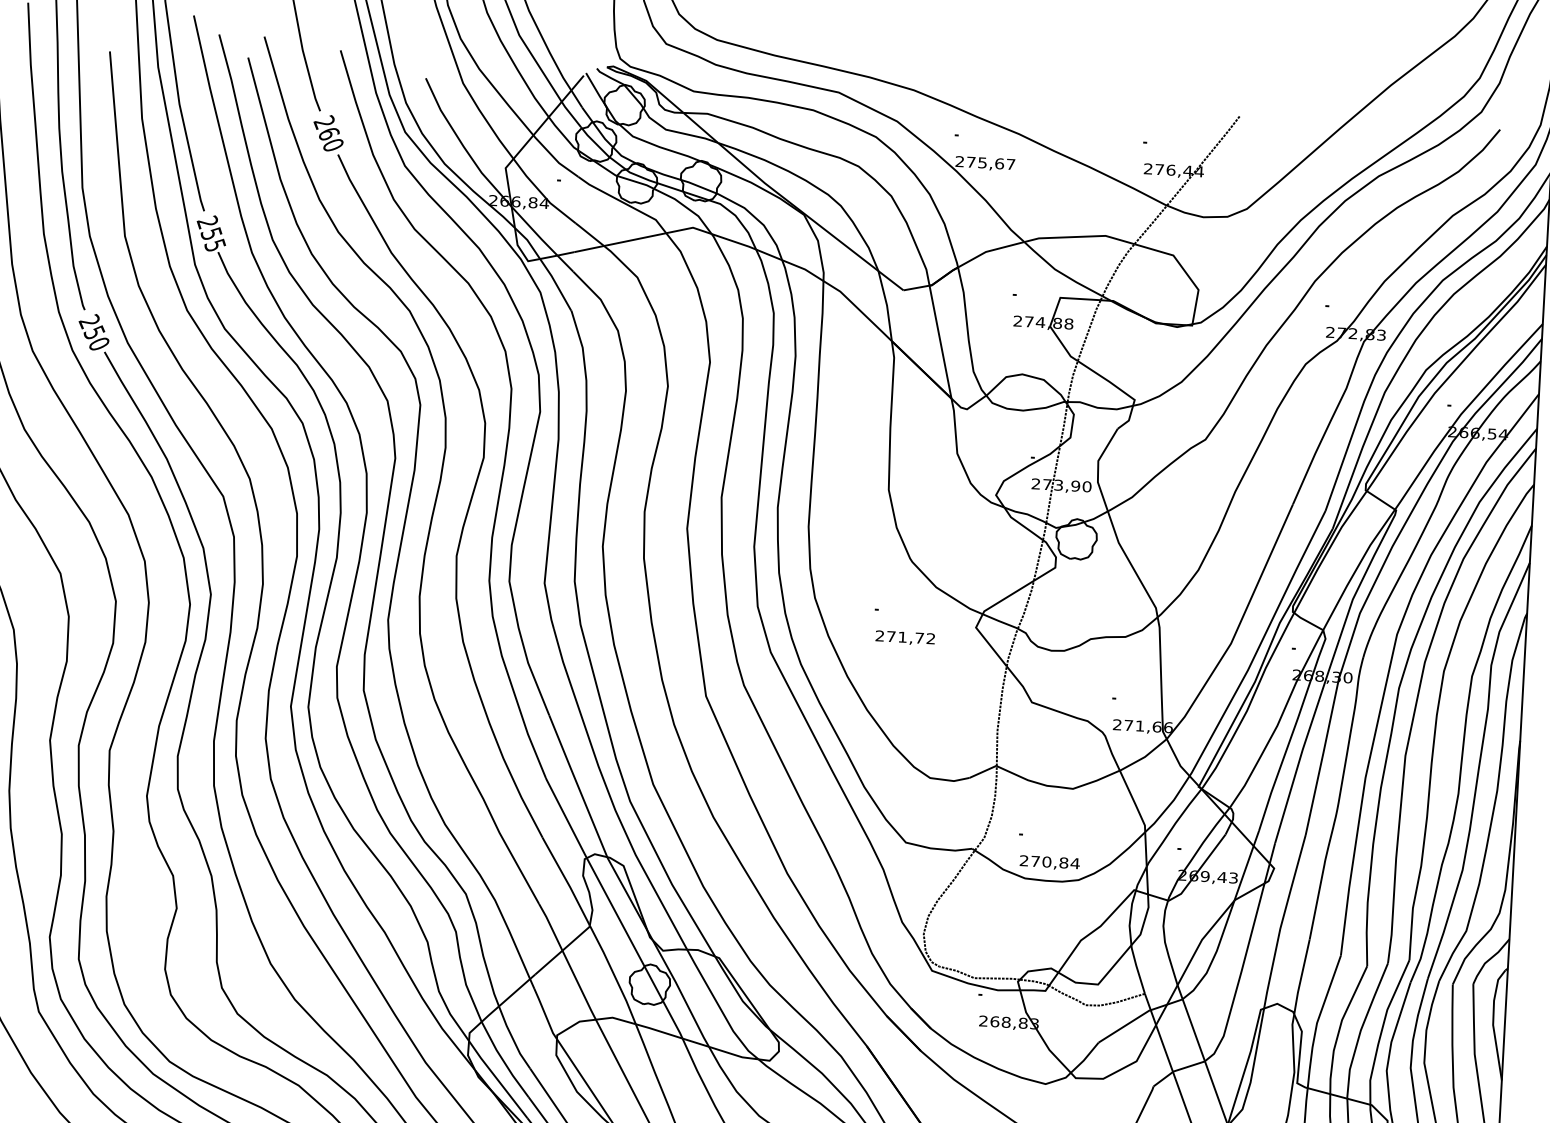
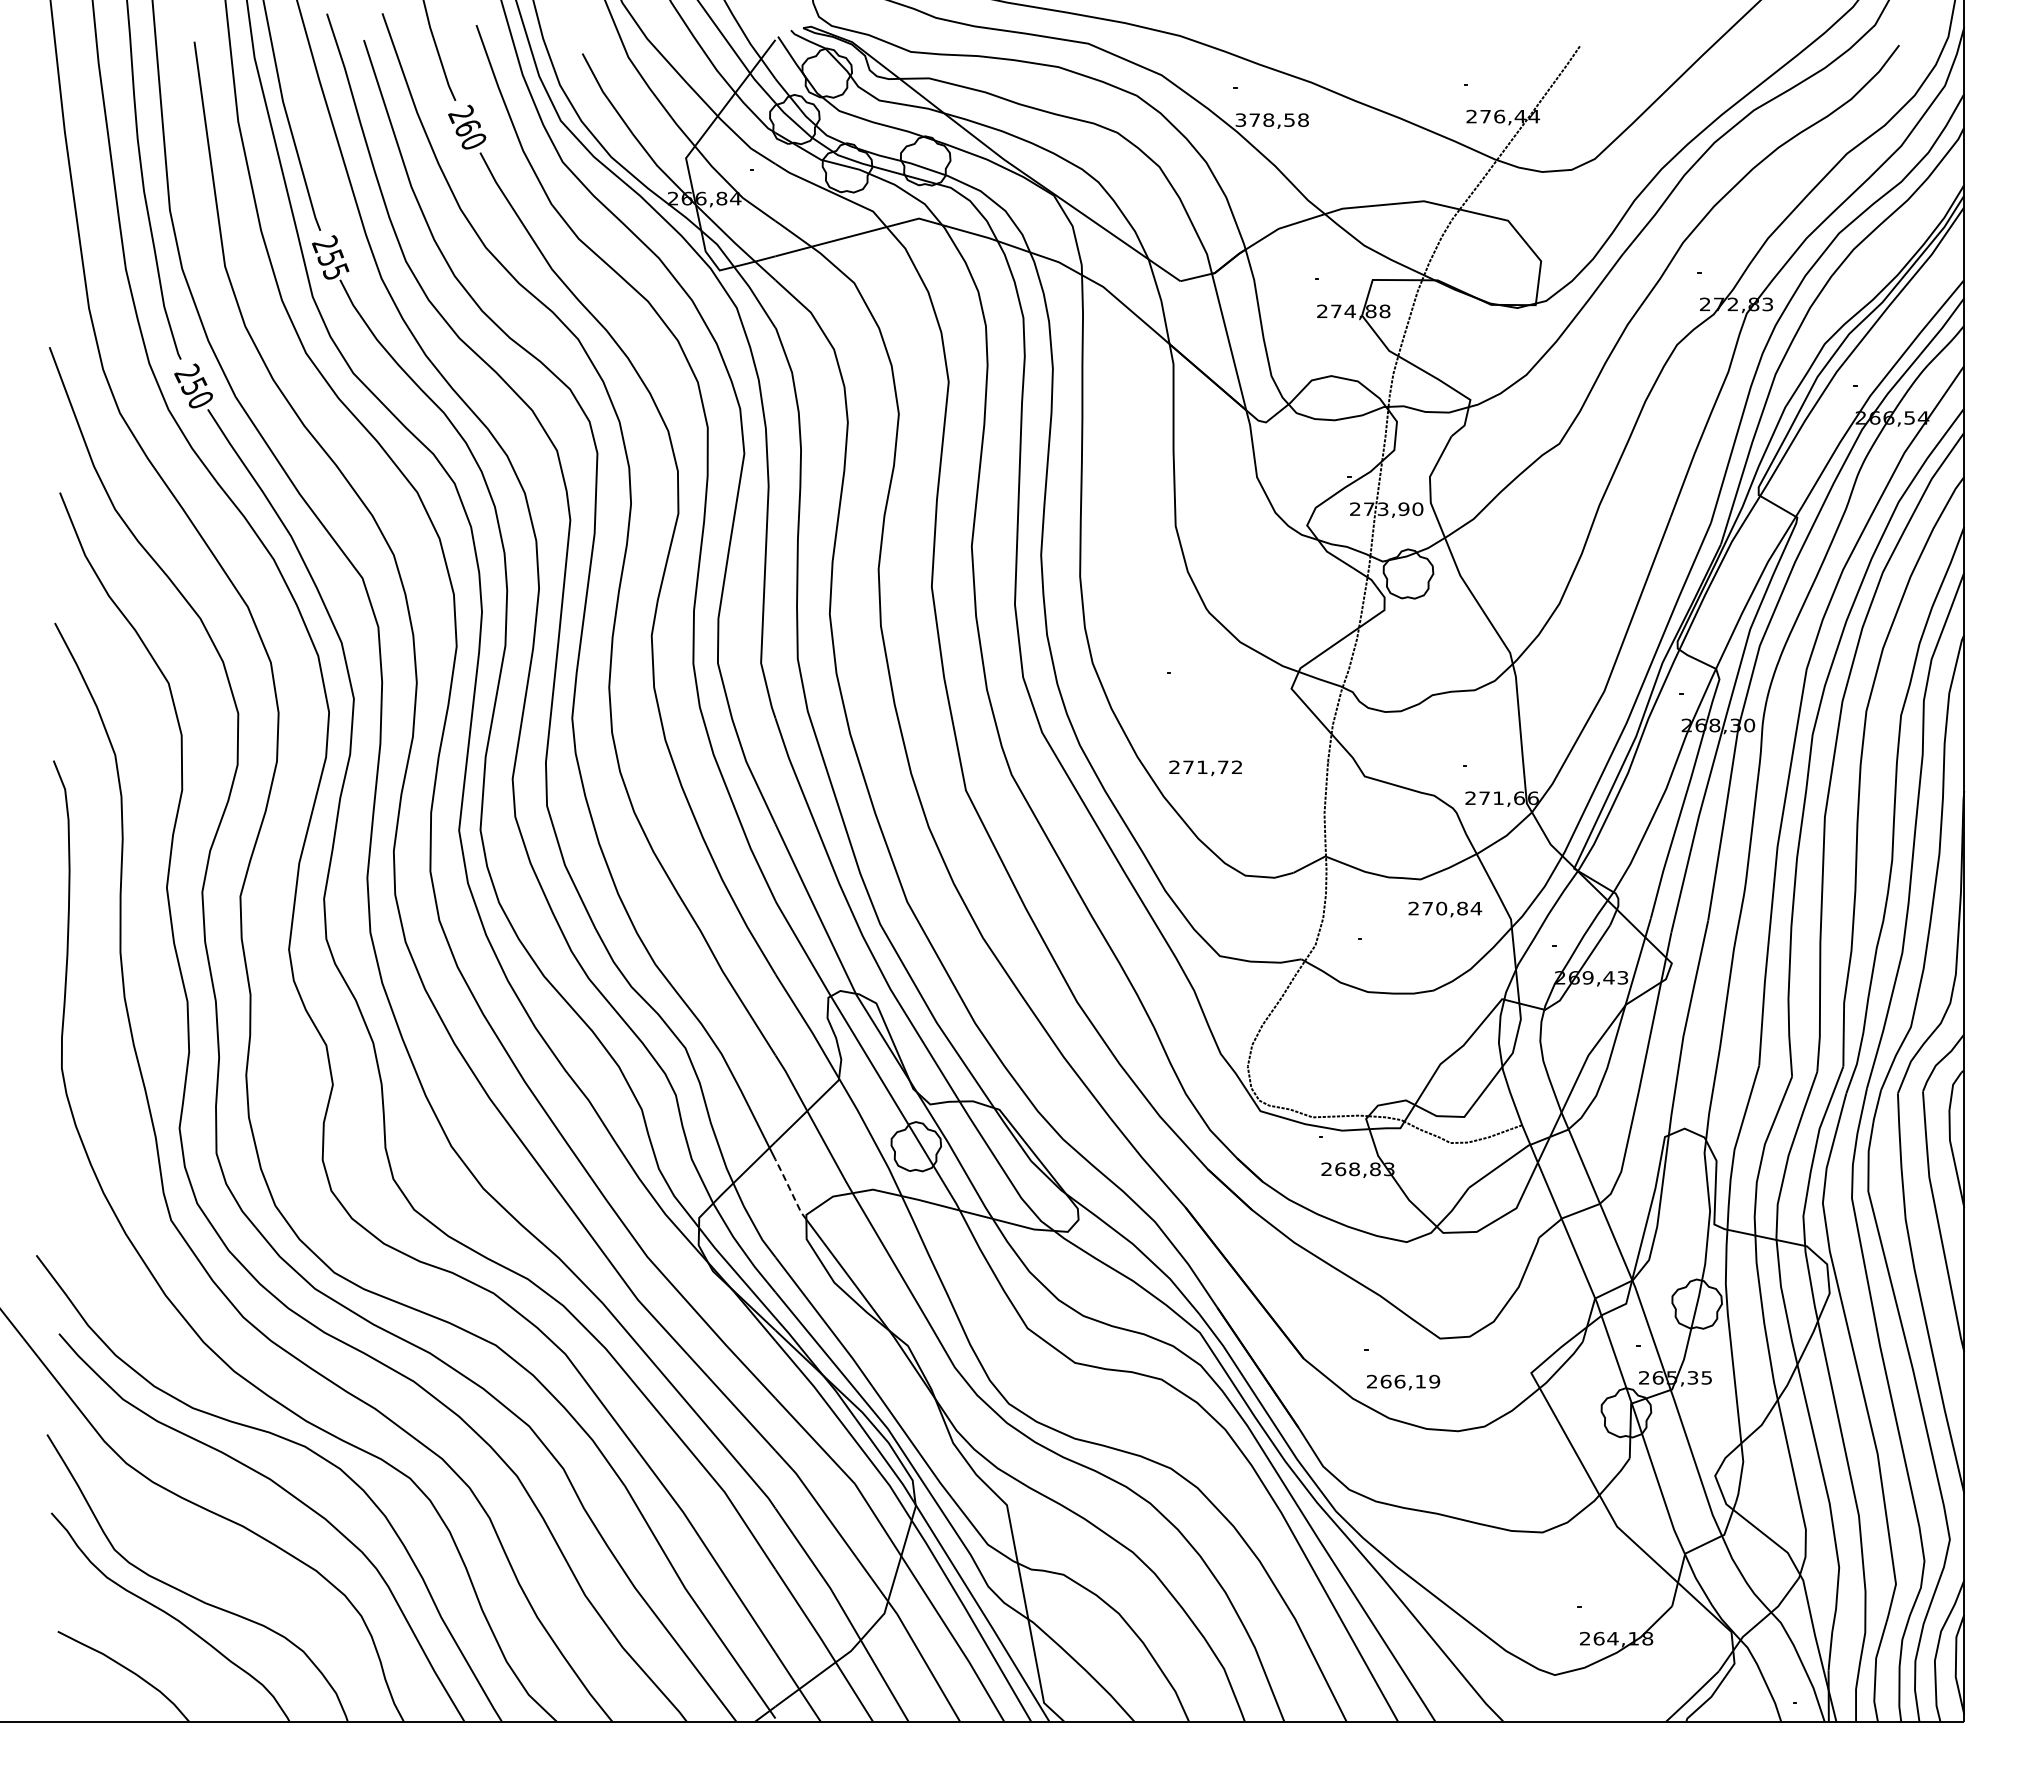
text: (984, 162) -> (1271, 119), 275,67 -> 378,58
text: (905, 638) -> (1205, 768), moved
text: (1050, 862) -> (1445, 909), moved
line: (545, 1013) -> (790, 1189), solid -> dashed

